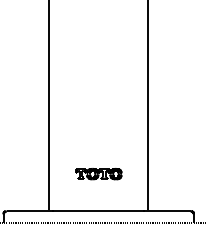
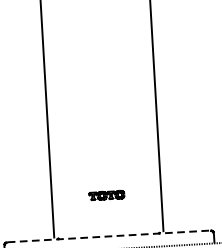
part: (98, 174) -> (106, 195), size x0.7
line: (99, 211) -> (109, 236), solid -> dashed

